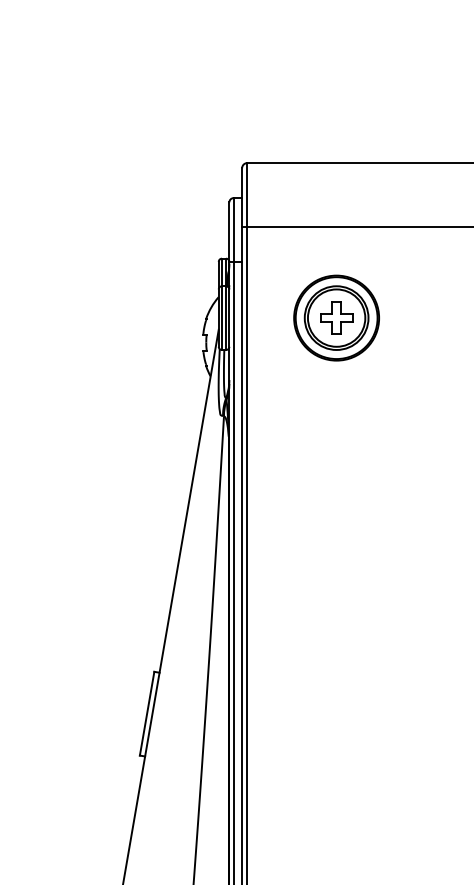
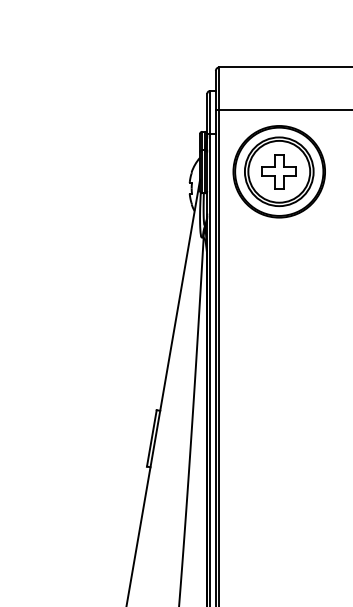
part: (336, 317) -> (279, 171), size x1.6

